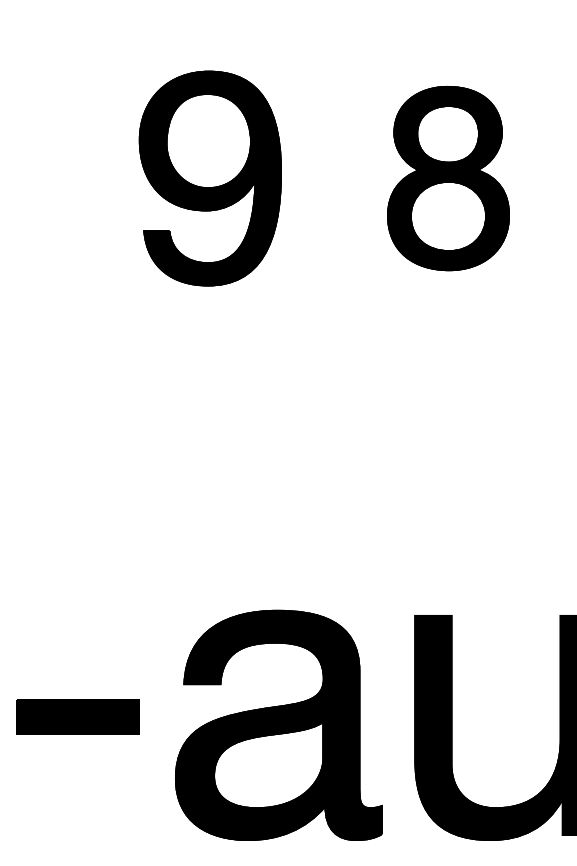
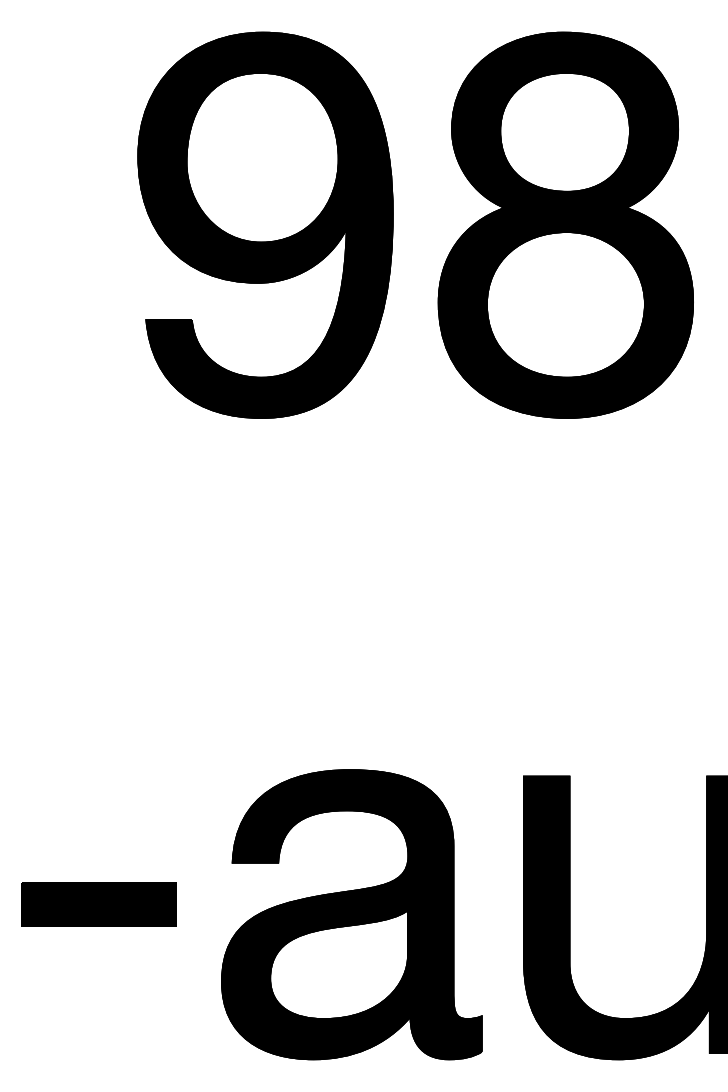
part: (210, 178) -> (265, 224), size x1.43
part: (448, 178) -> (565, 224), size x1.67

